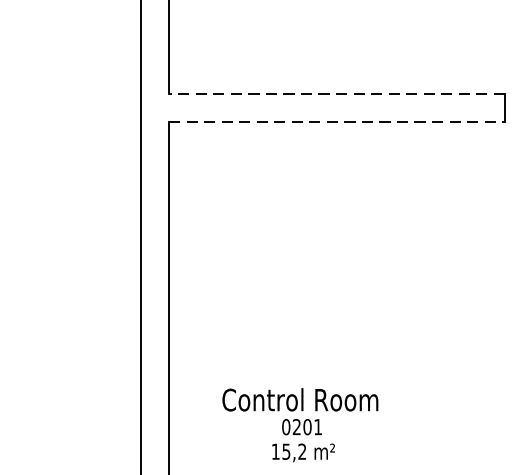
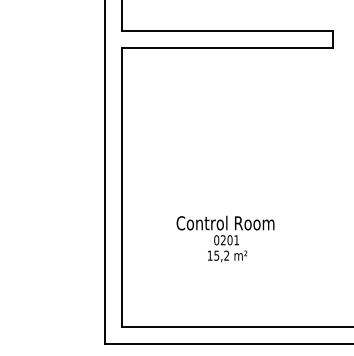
line: (336, 94) -> (227, 31), dashed -> solid
line: (338, 121) -> (228, 48), dashed -> solid
text: (300, 424) -> (225, 238), moved

